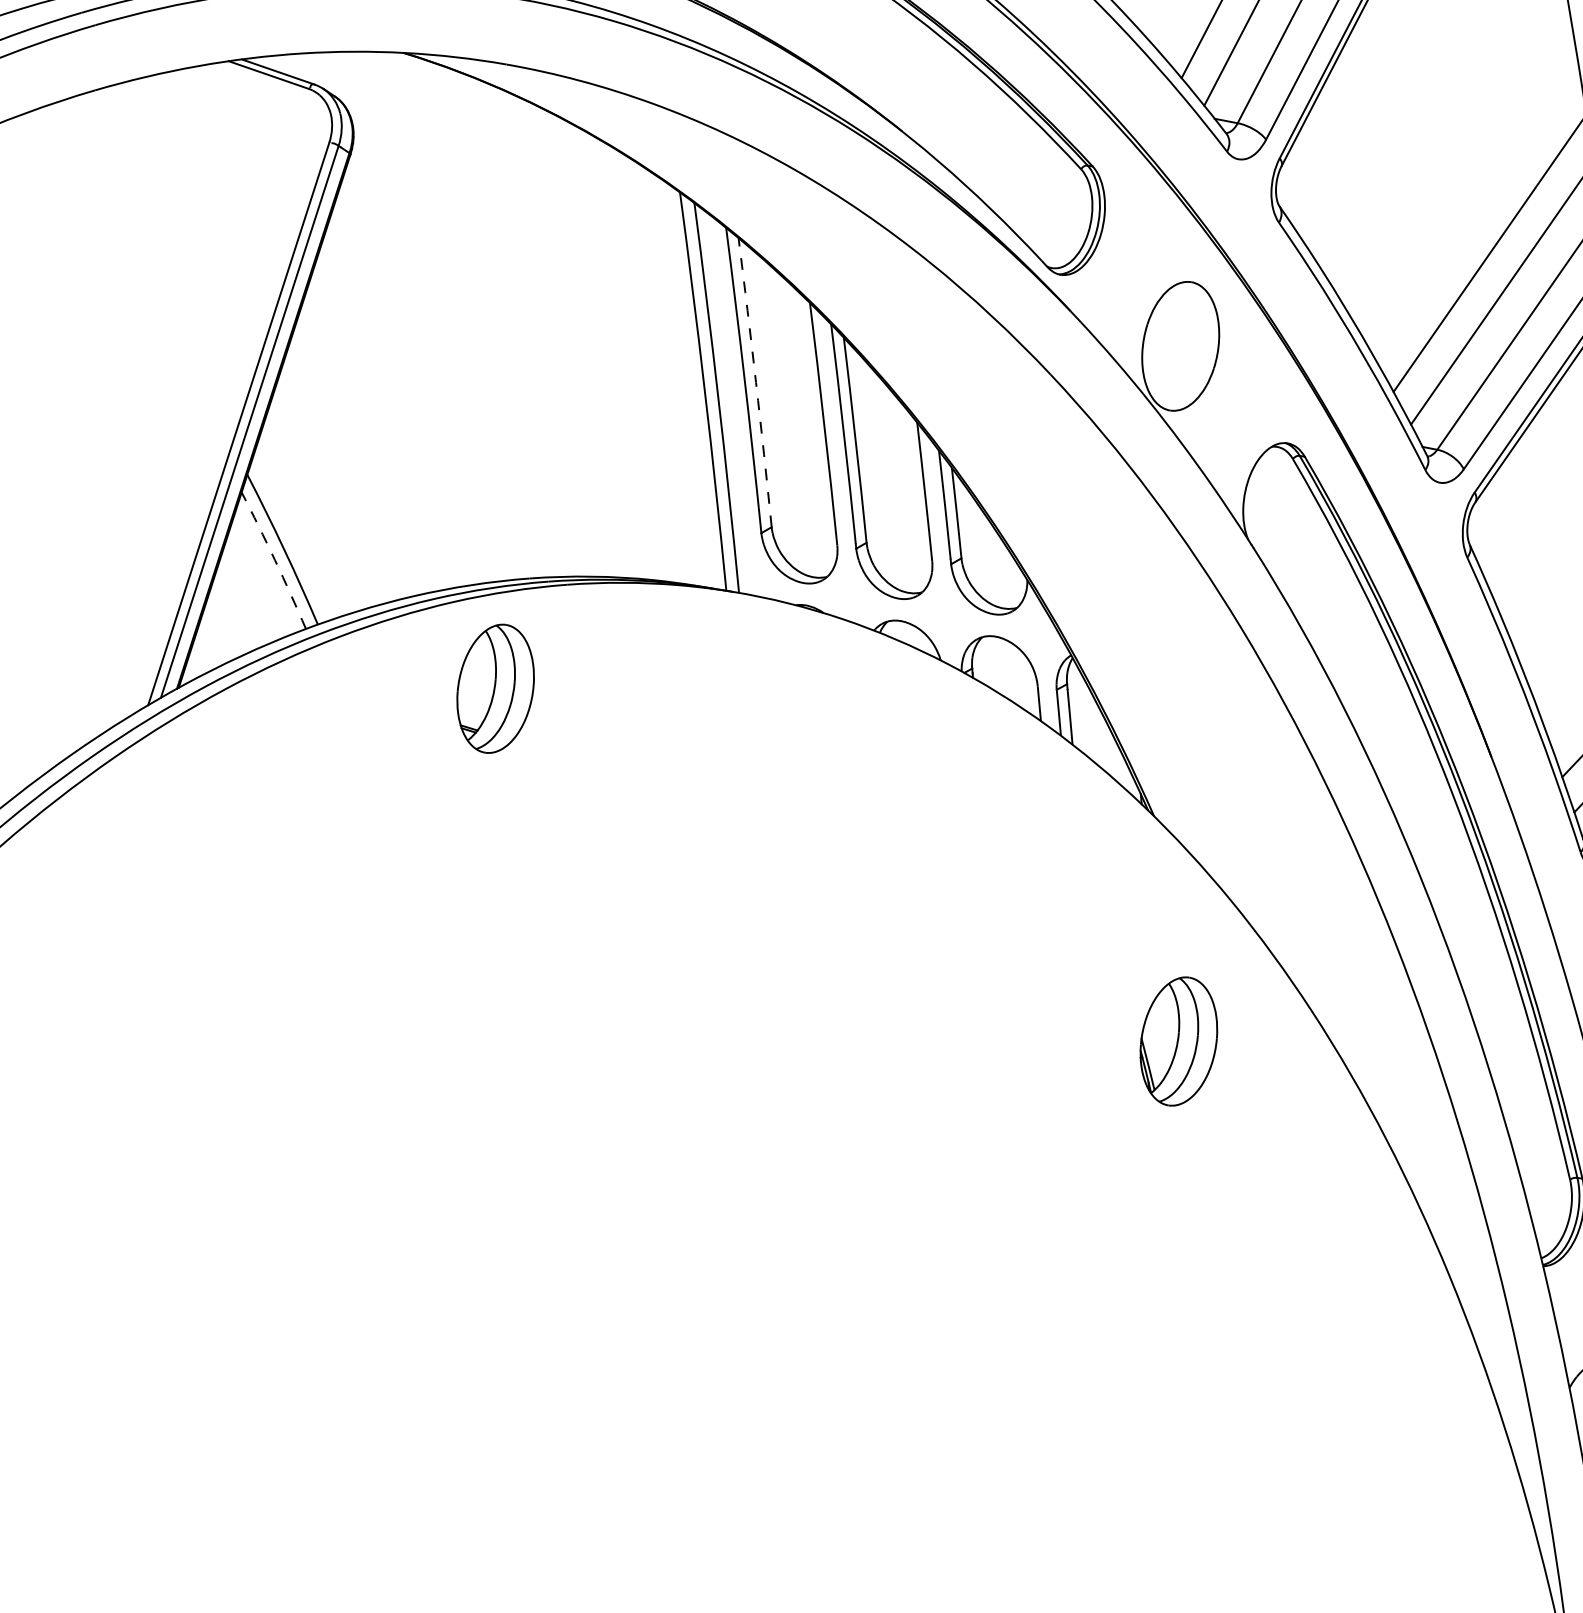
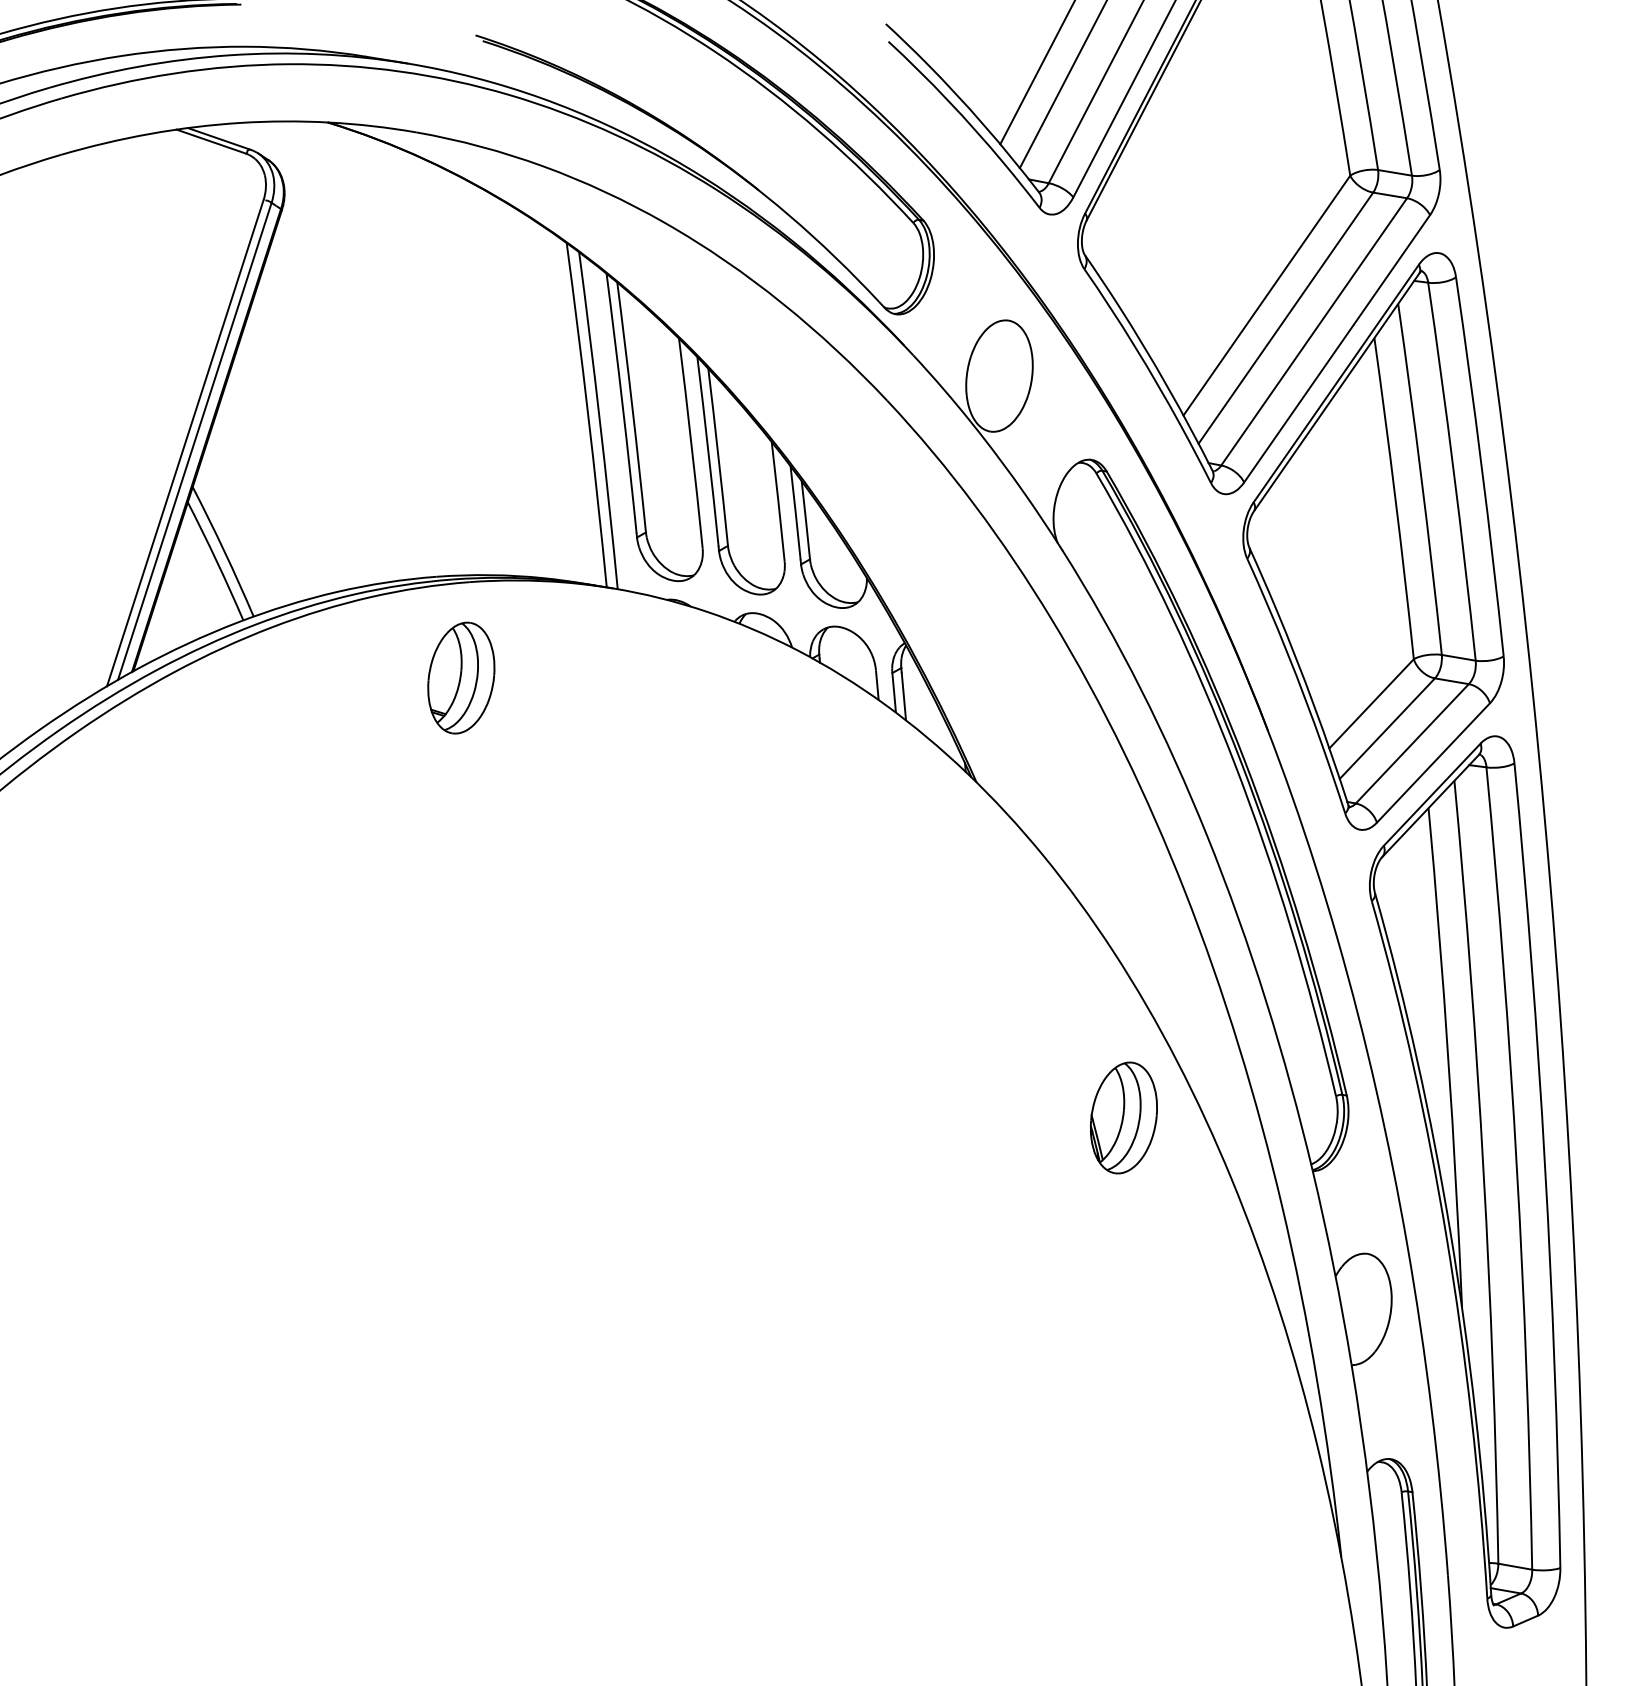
arc: (756, 382) -> (632, 407), dashed -> solid
arc: (274, 559) -> (216, 560), dashed -> solid
part: (495, 688) -> (461, 677), moved
part: (1178, 1040) -> (1123, 1117), moved

